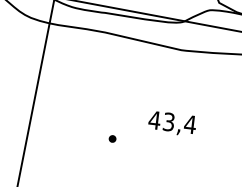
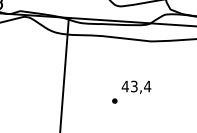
text: (172, 122) -> (136, 86), moved

